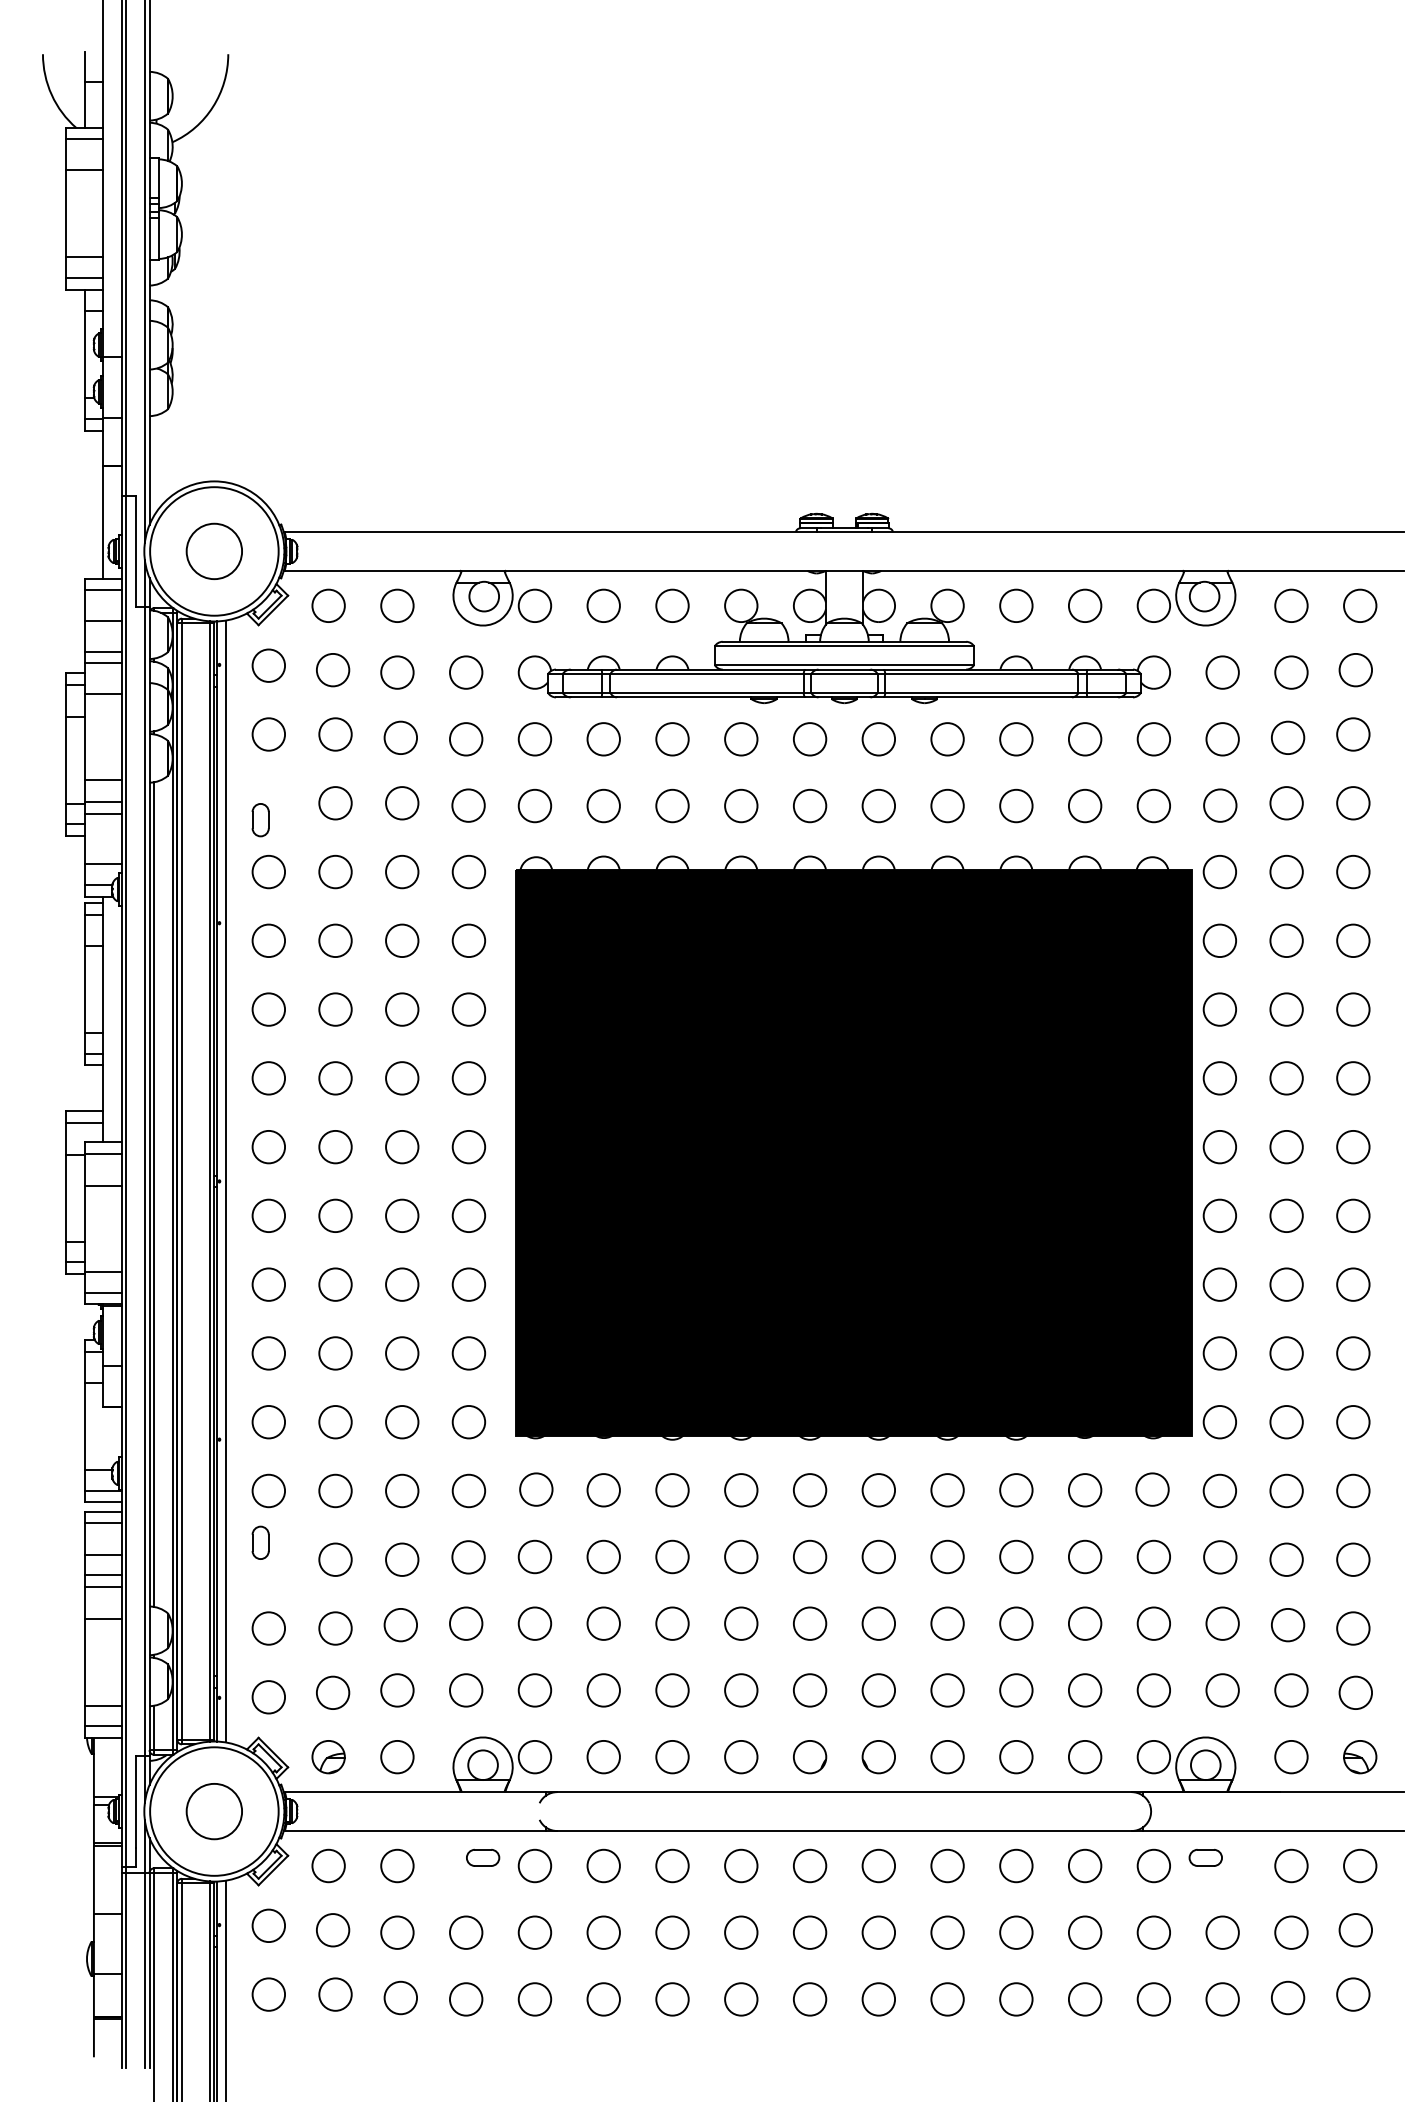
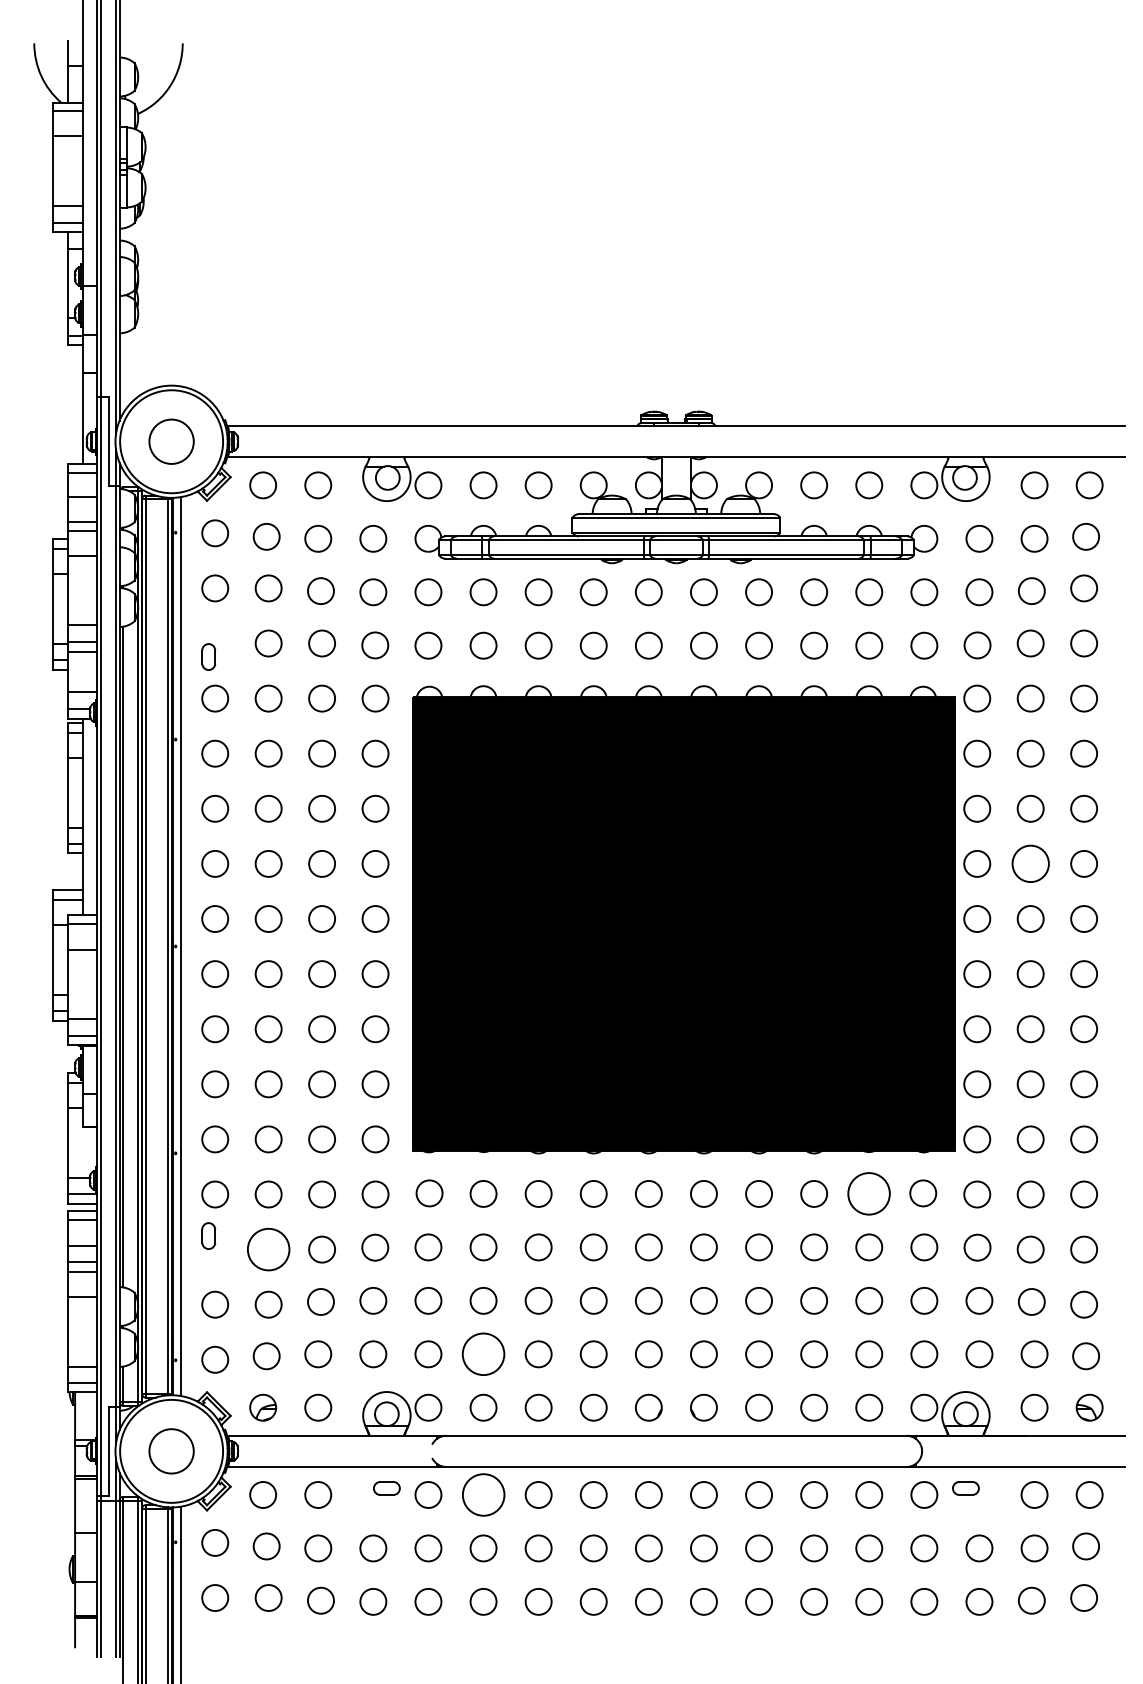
circle: (1286, 1078) -> (1030, 864), size x1.4
circle: (1085, 1490) -> (869, 1194), size x1.6
circle: (335, 1559) -> (268, 1249), size x1.6
circle: (603, 1690) -> (483, 1354), size x1.6
circle: (603, 1865) -> (483, 1494), size x1.6

